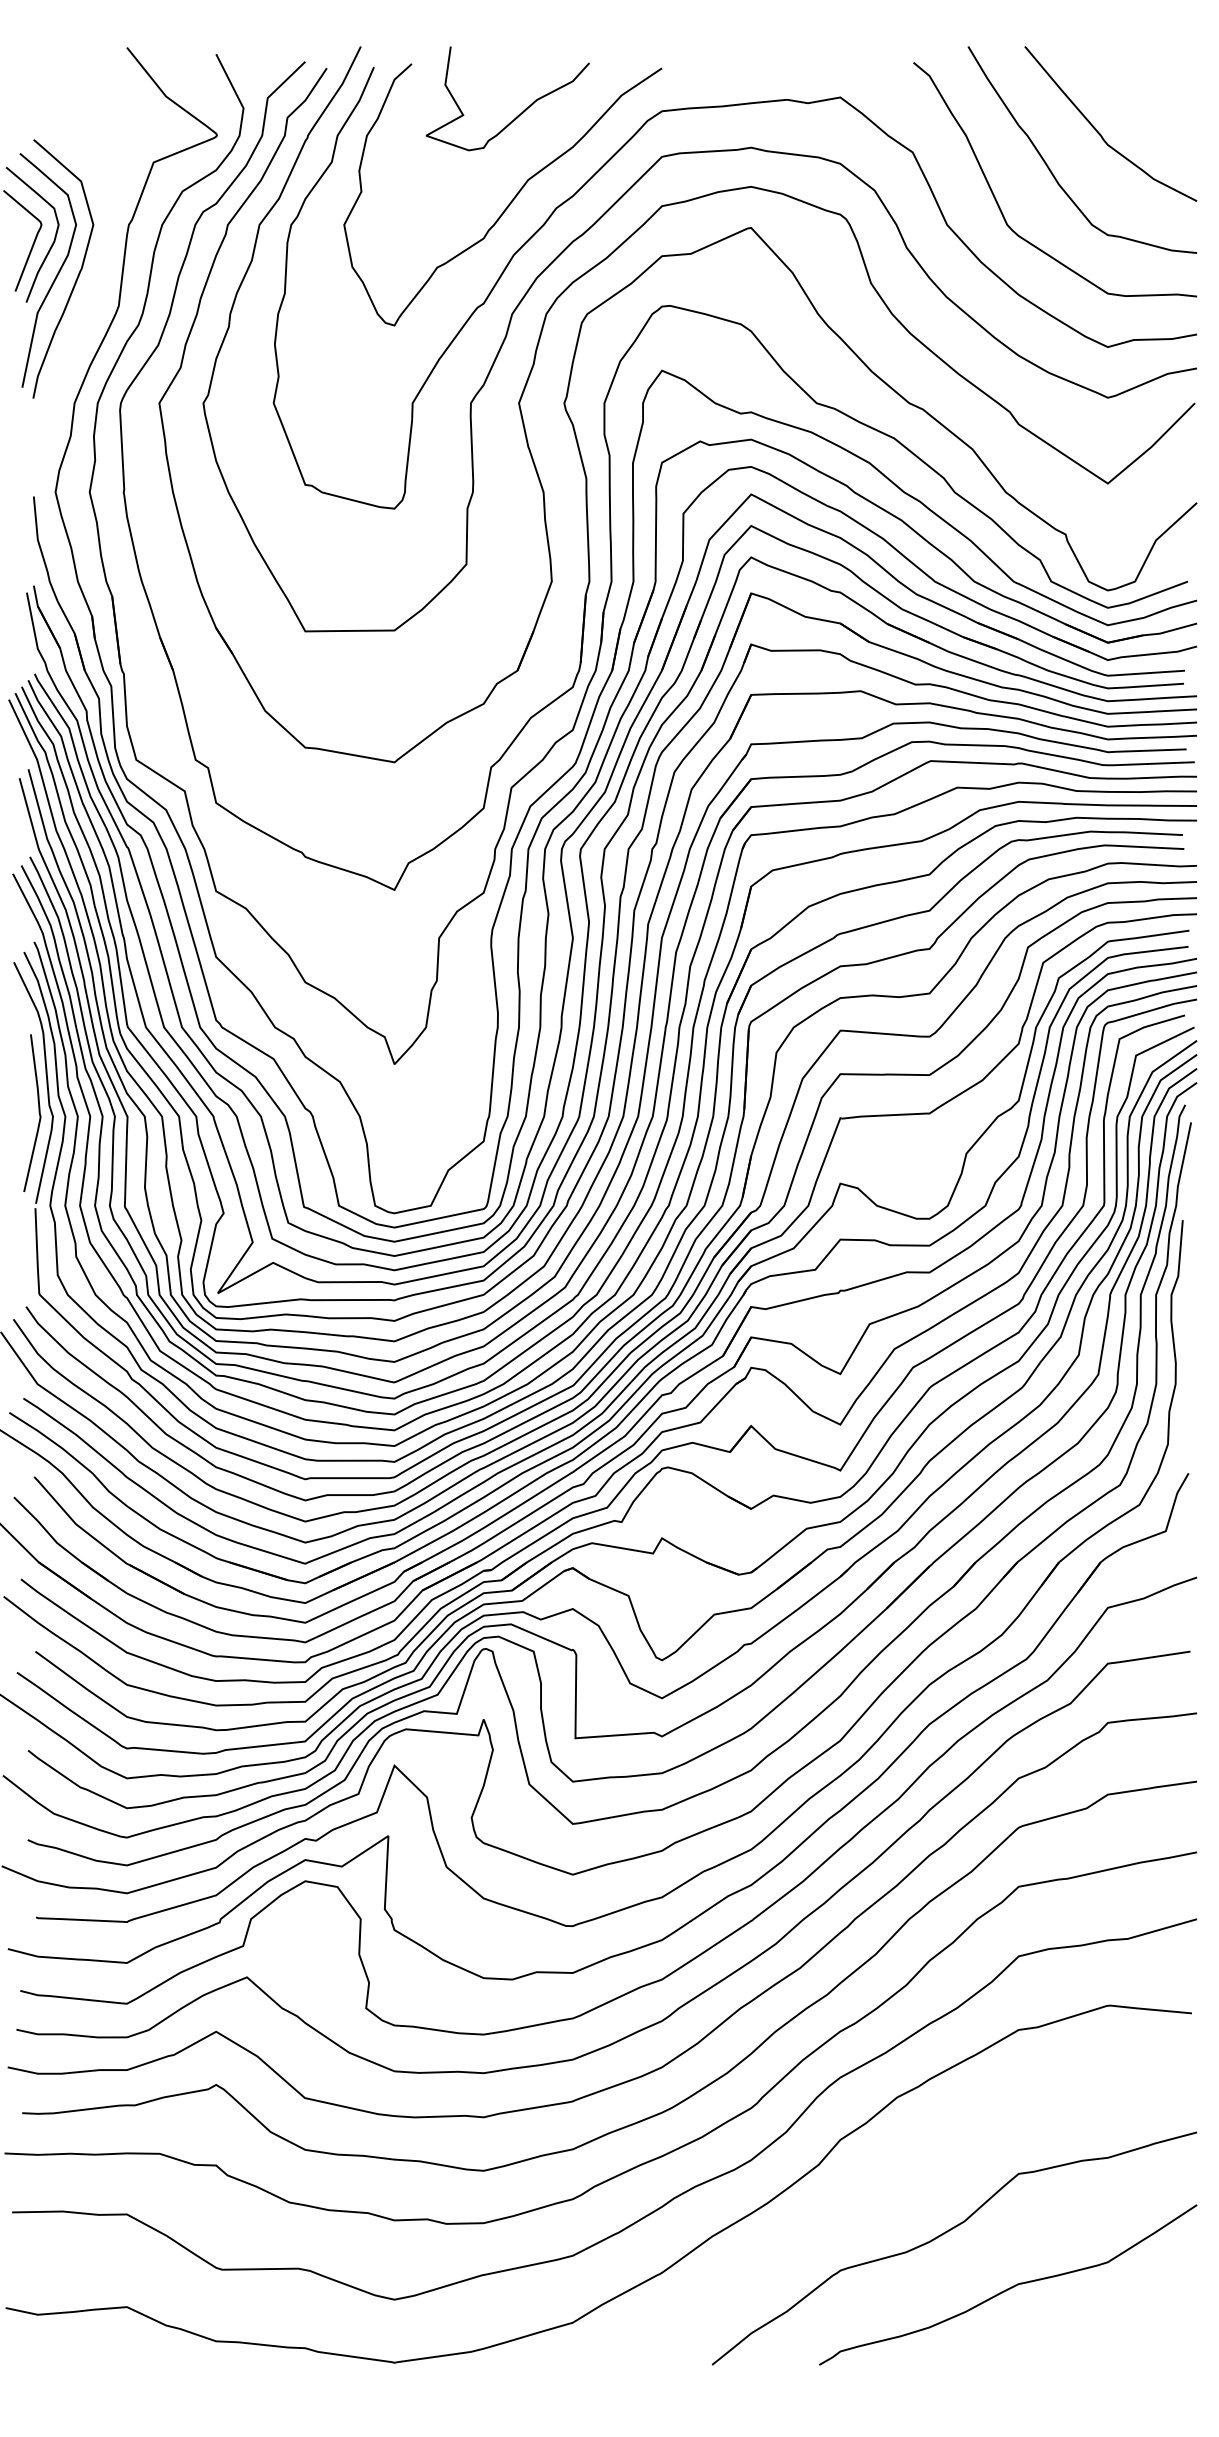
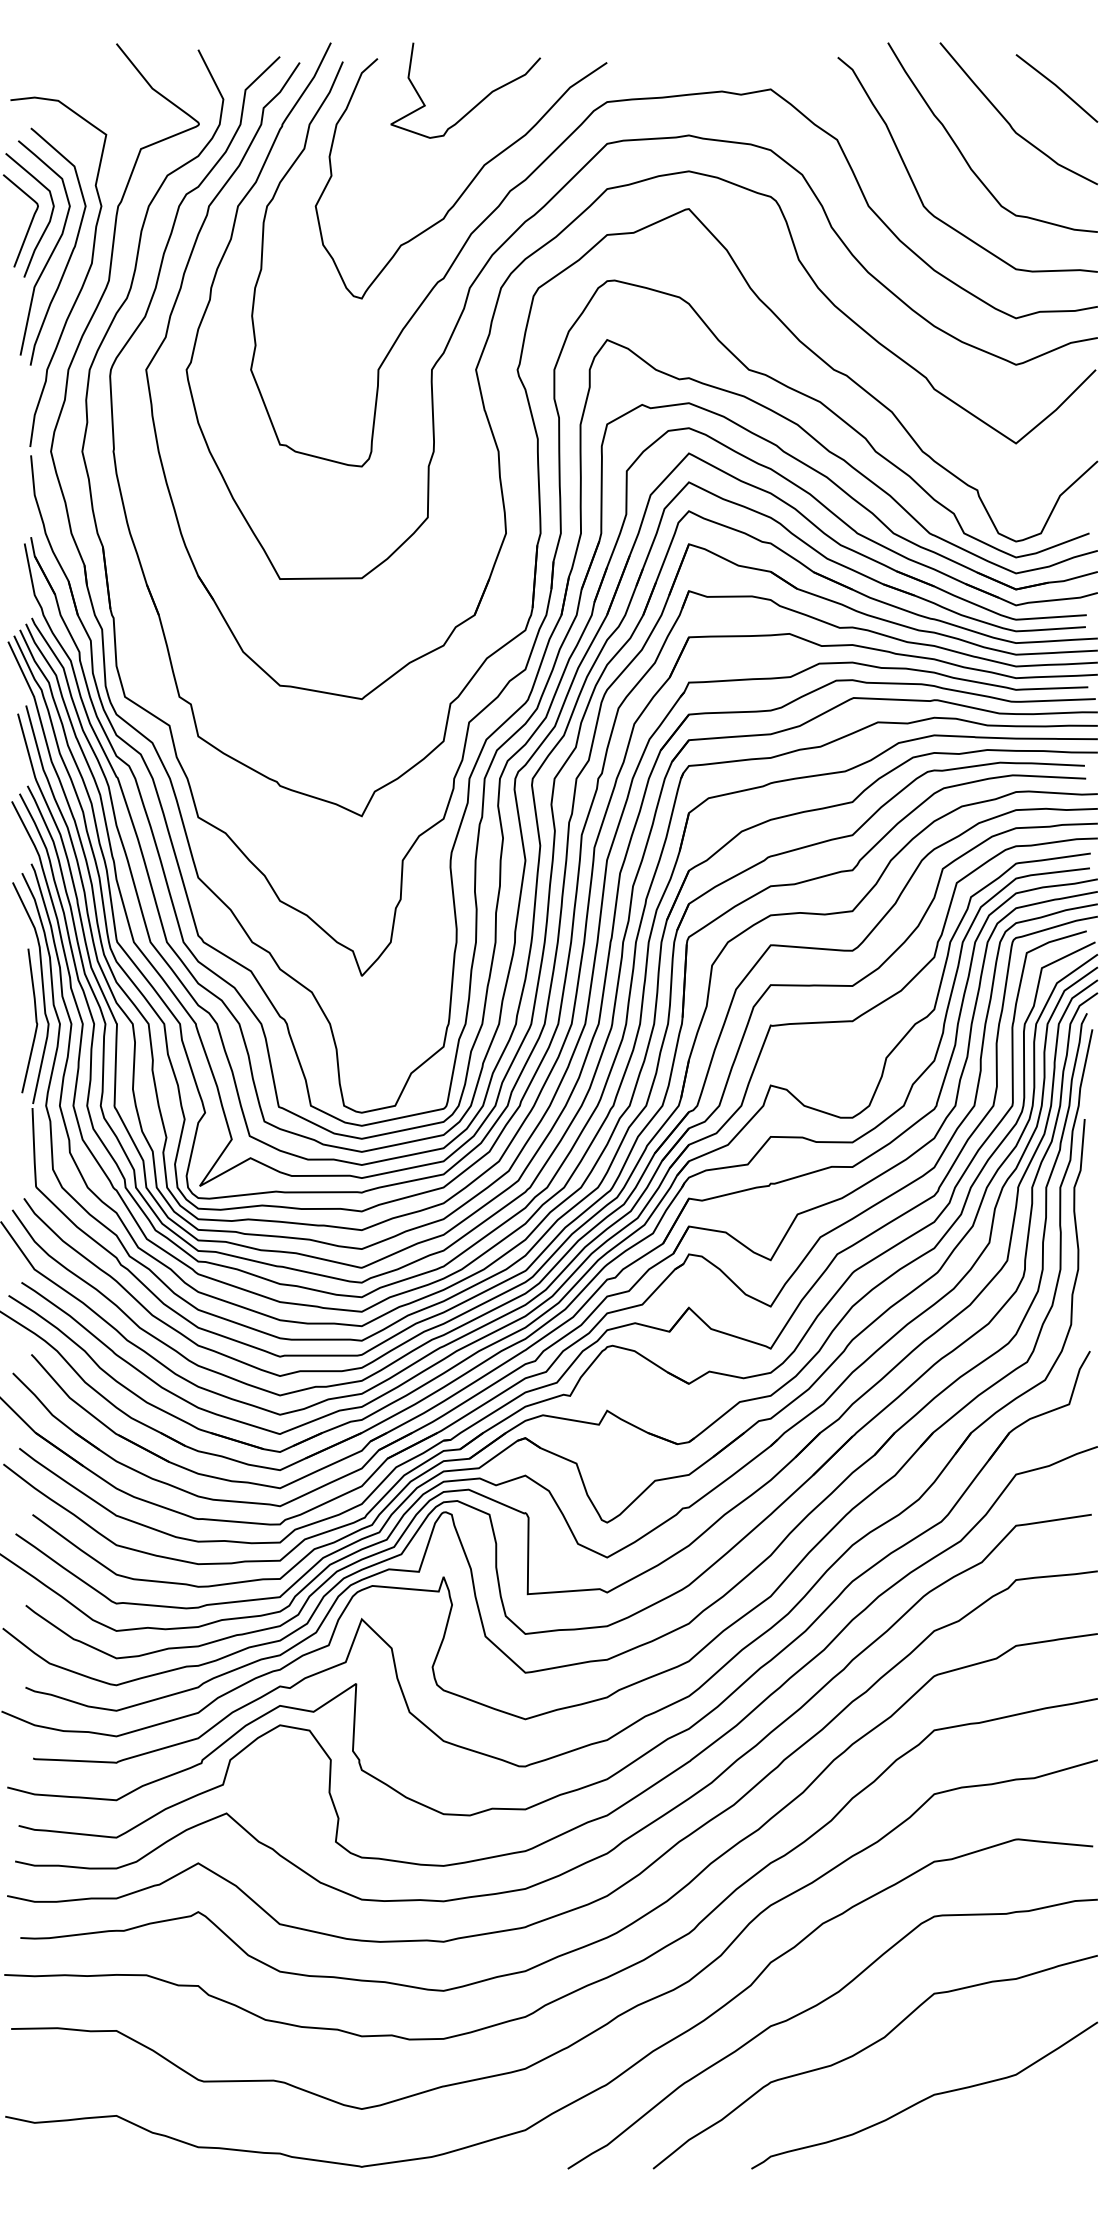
line: (1152, 95) -> (1056, 87), added
curve: (91, 305) -> (83, 280), added
curve: (889, 2188) -> (815, 2007), added

